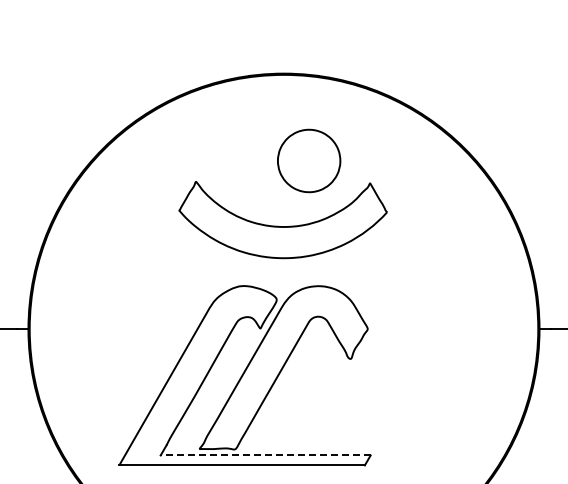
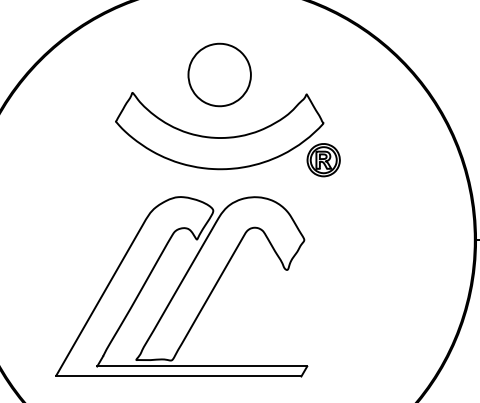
part: (309, 160) -> (220, 74), moved
part: (387, 249) -> (324, 160), added
line: (265, 455) -> (202, 366), dashed -> solid

